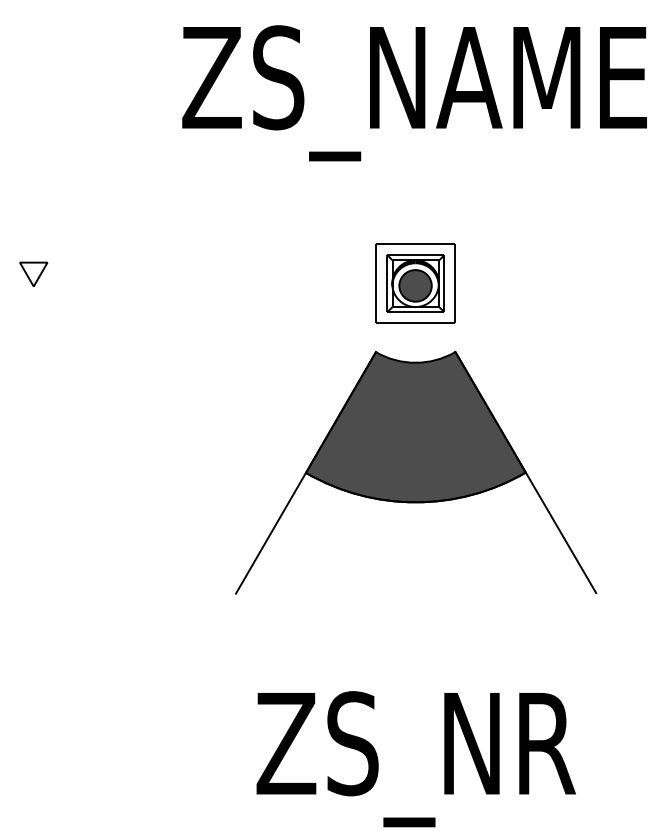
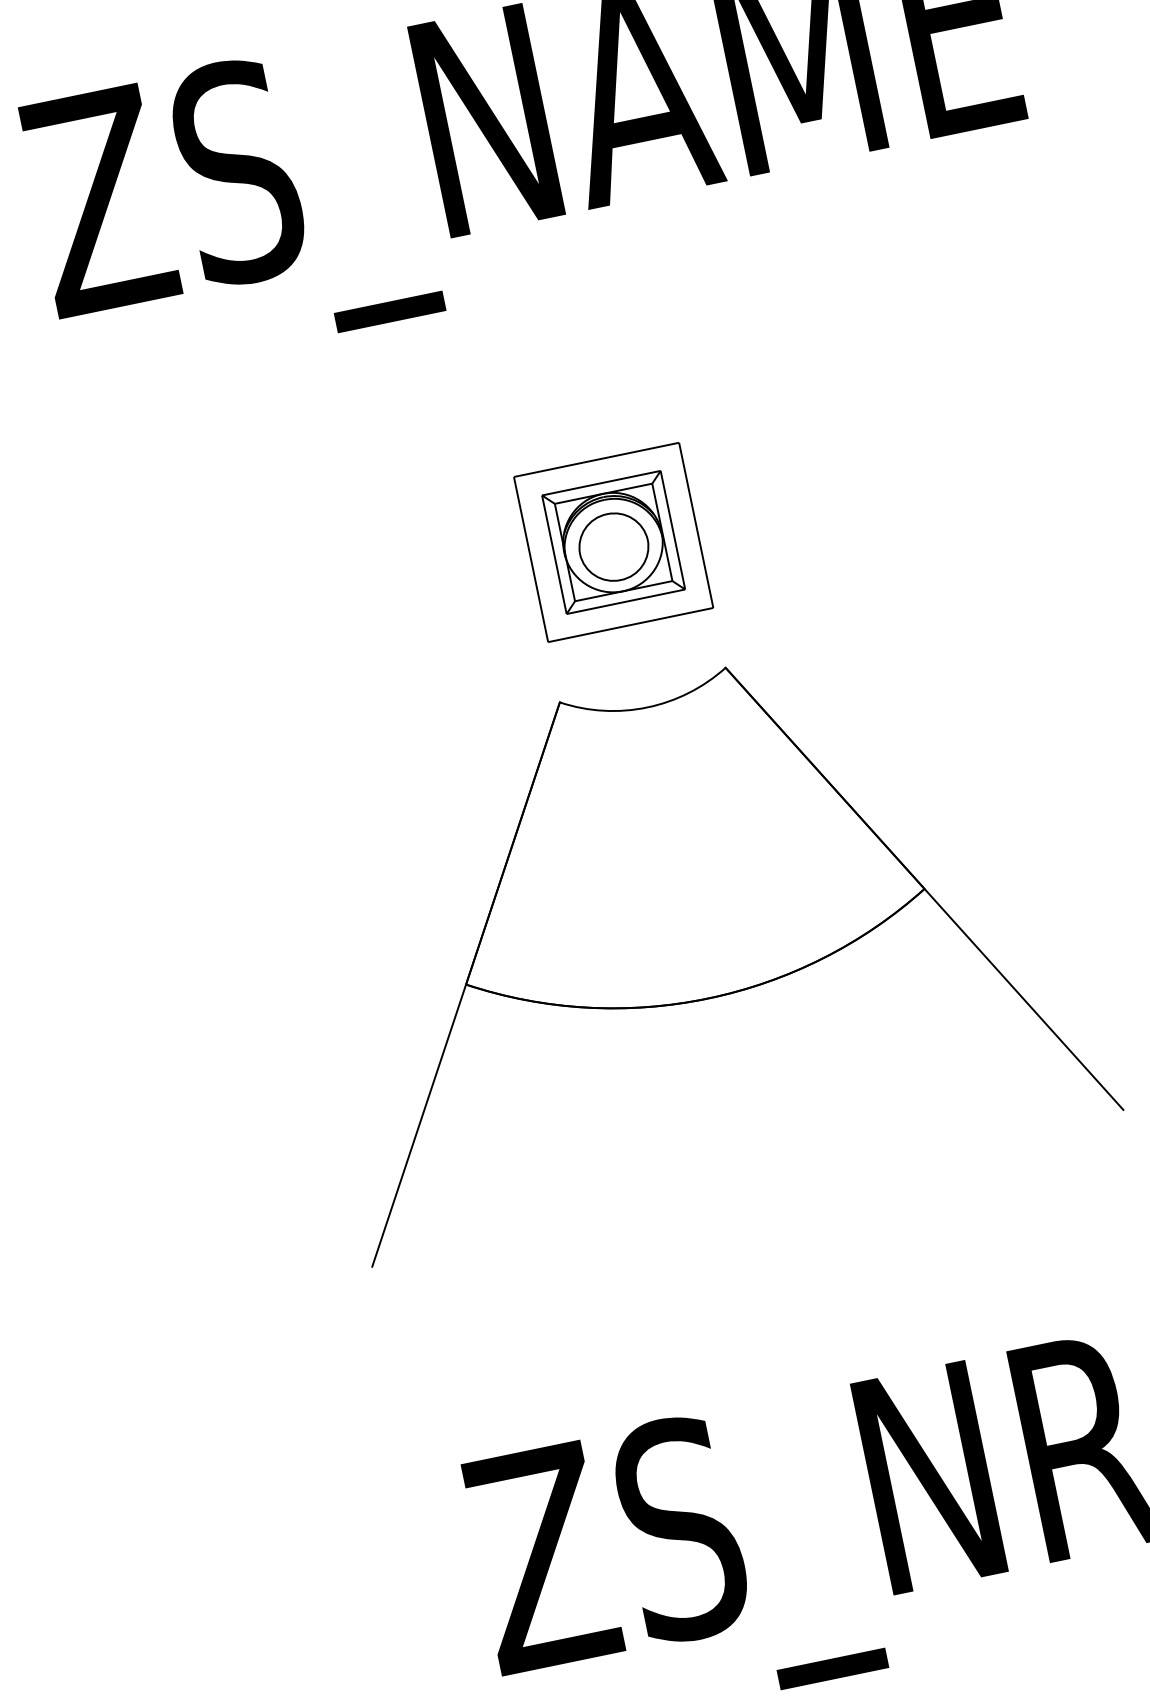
fill: (415, 285) -> (613, 546), removed
fill: (415, 427) -> (674, 842), removed

